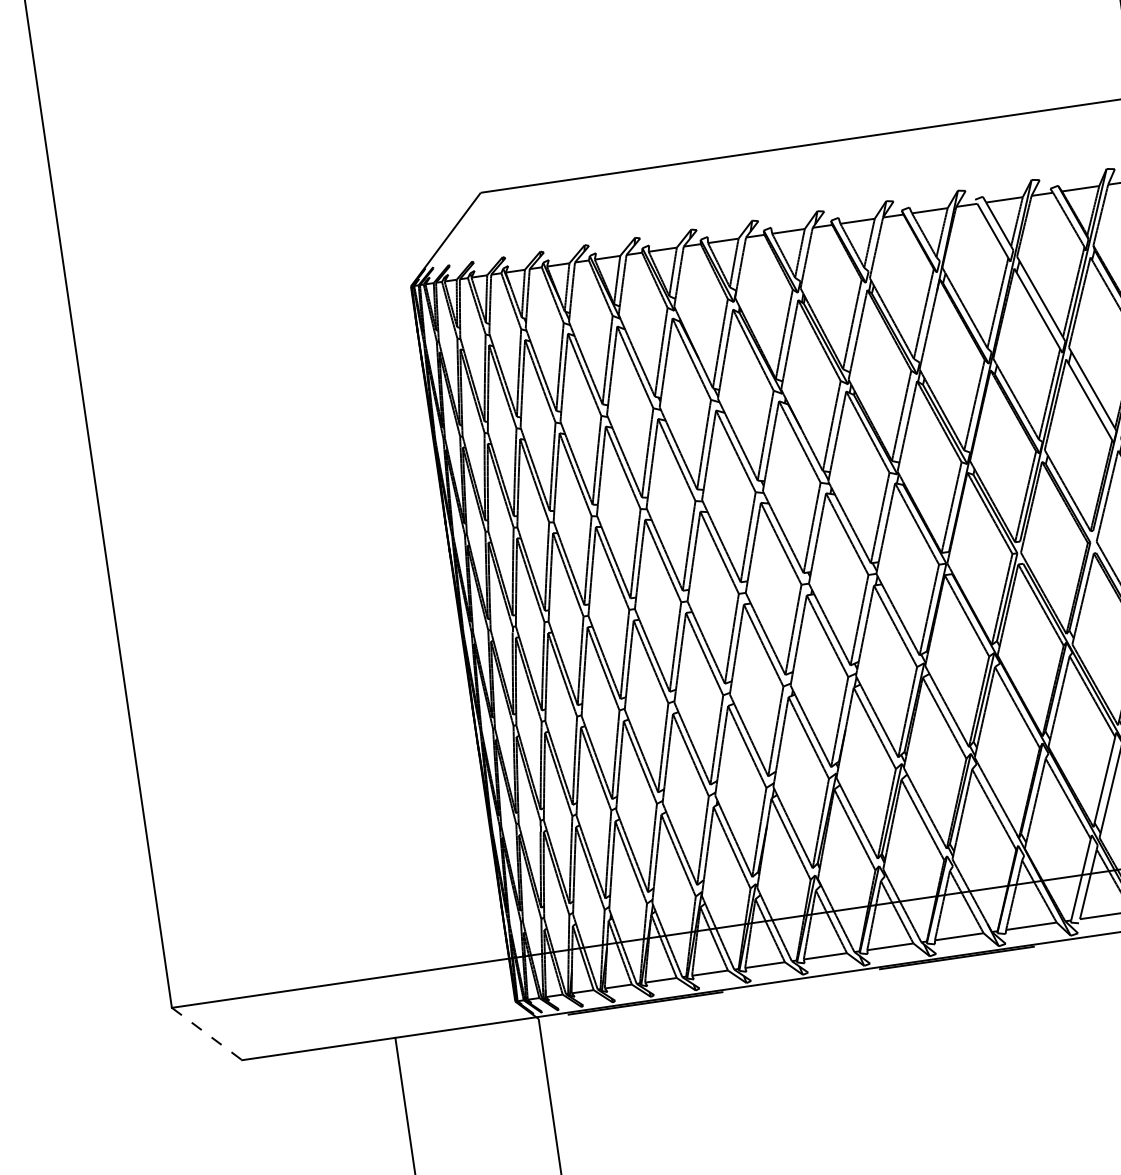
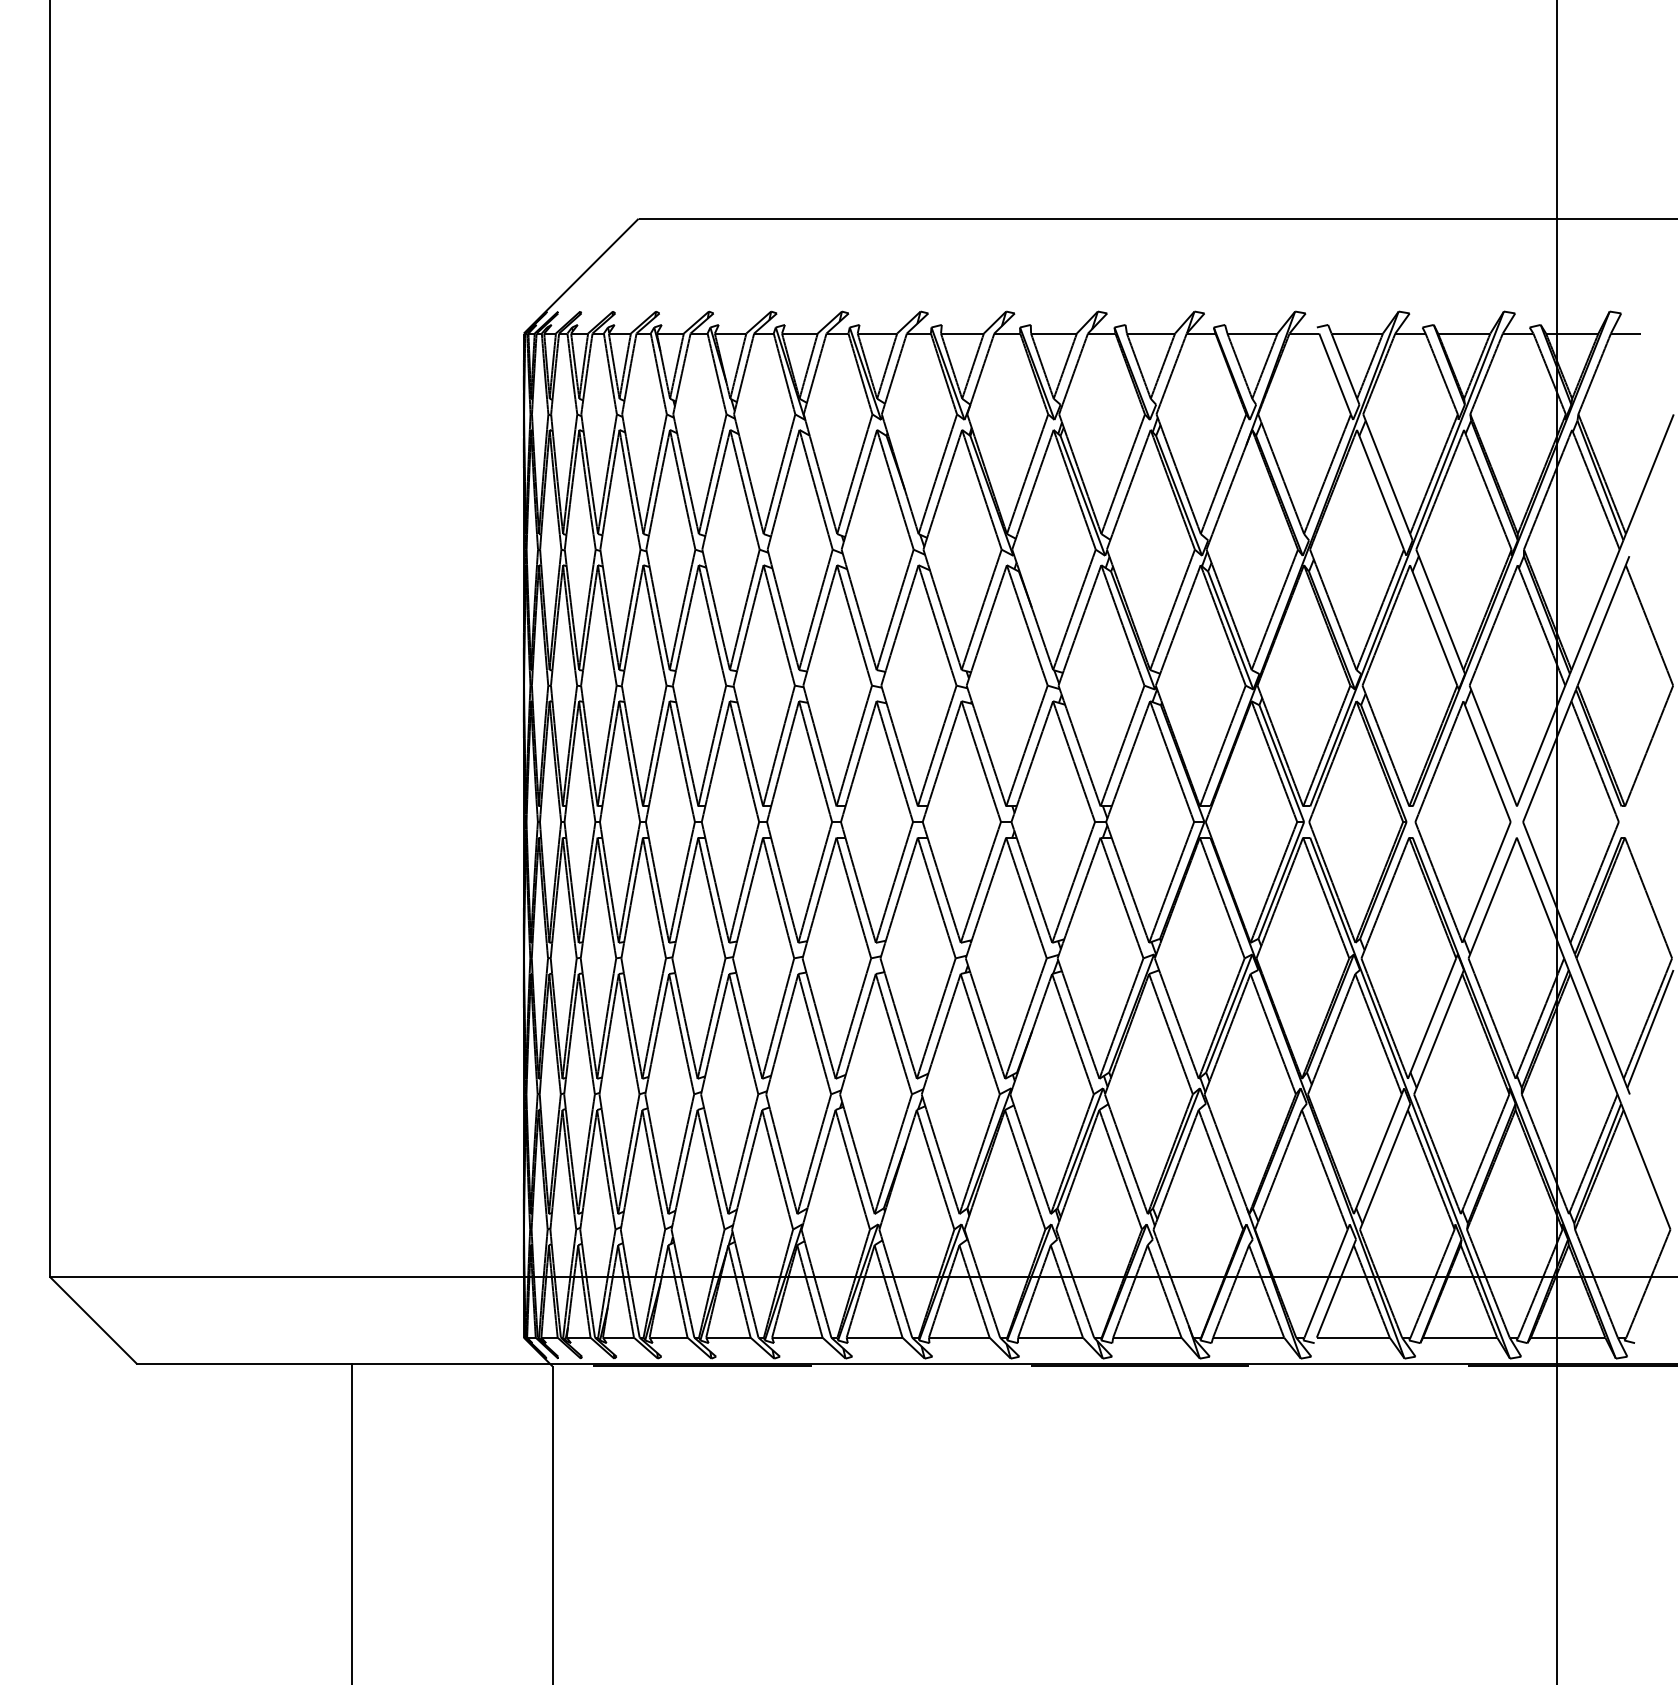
line: (207, 1034) -> (93, 1320), dashed -> solid

